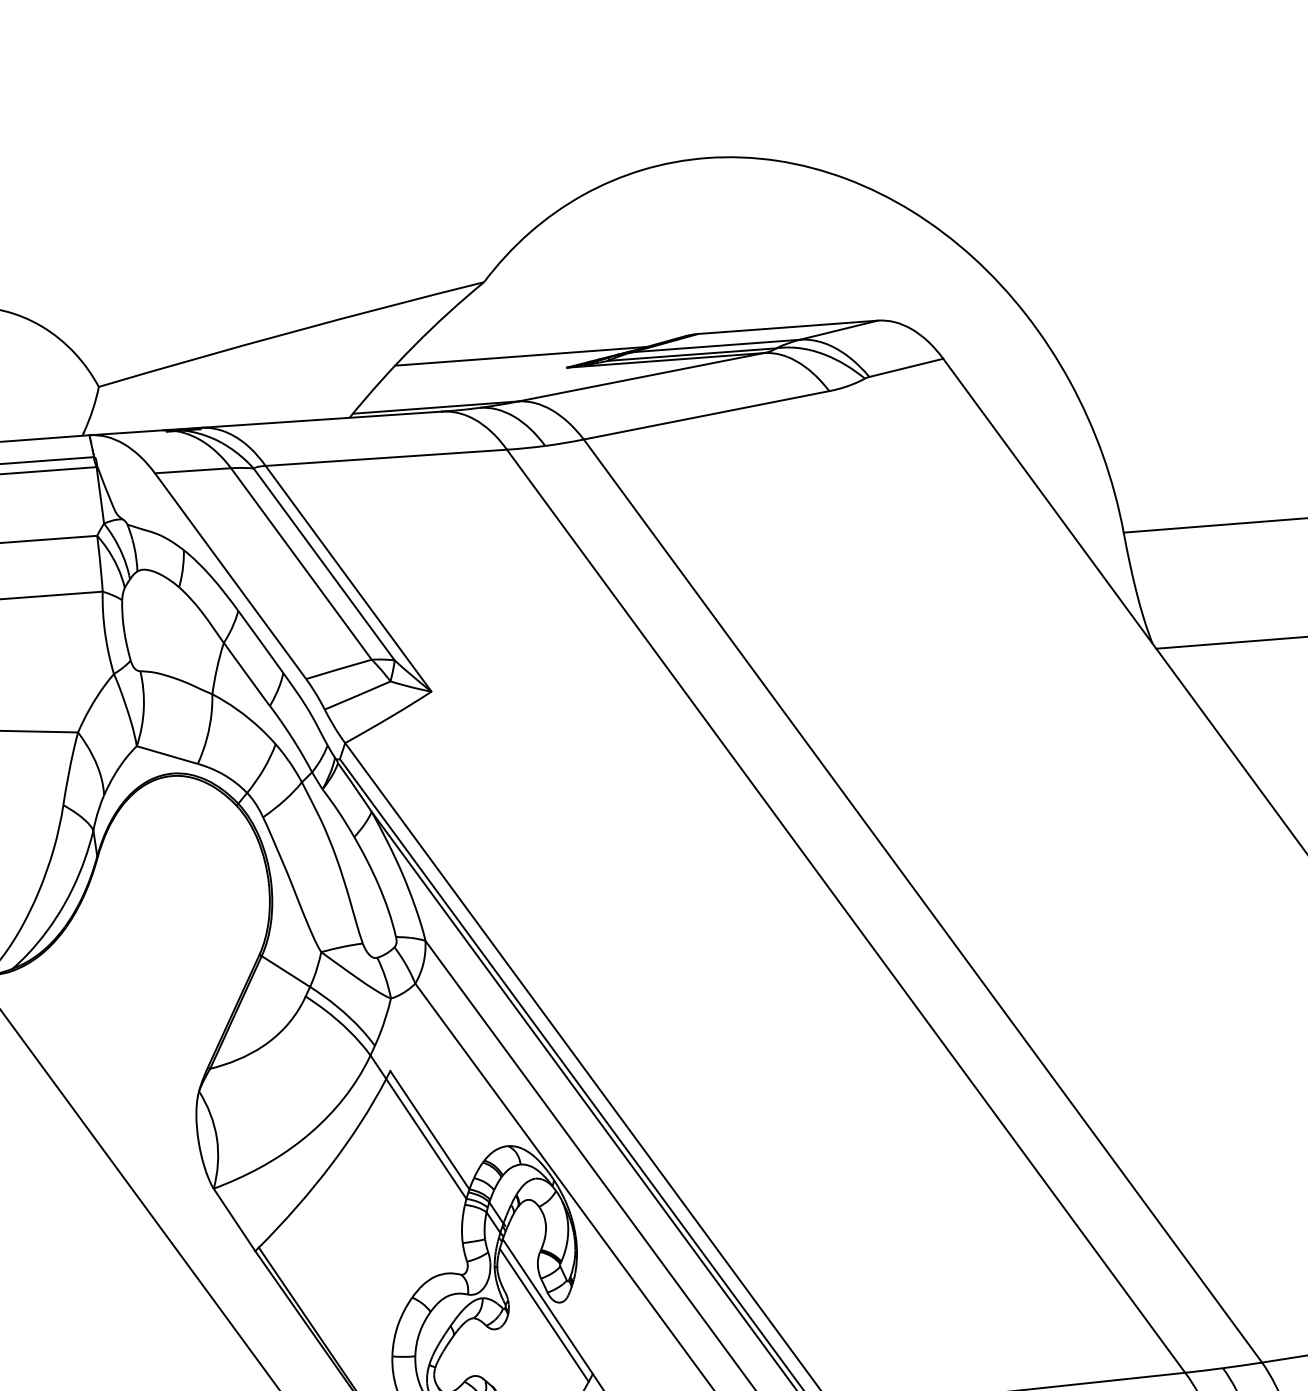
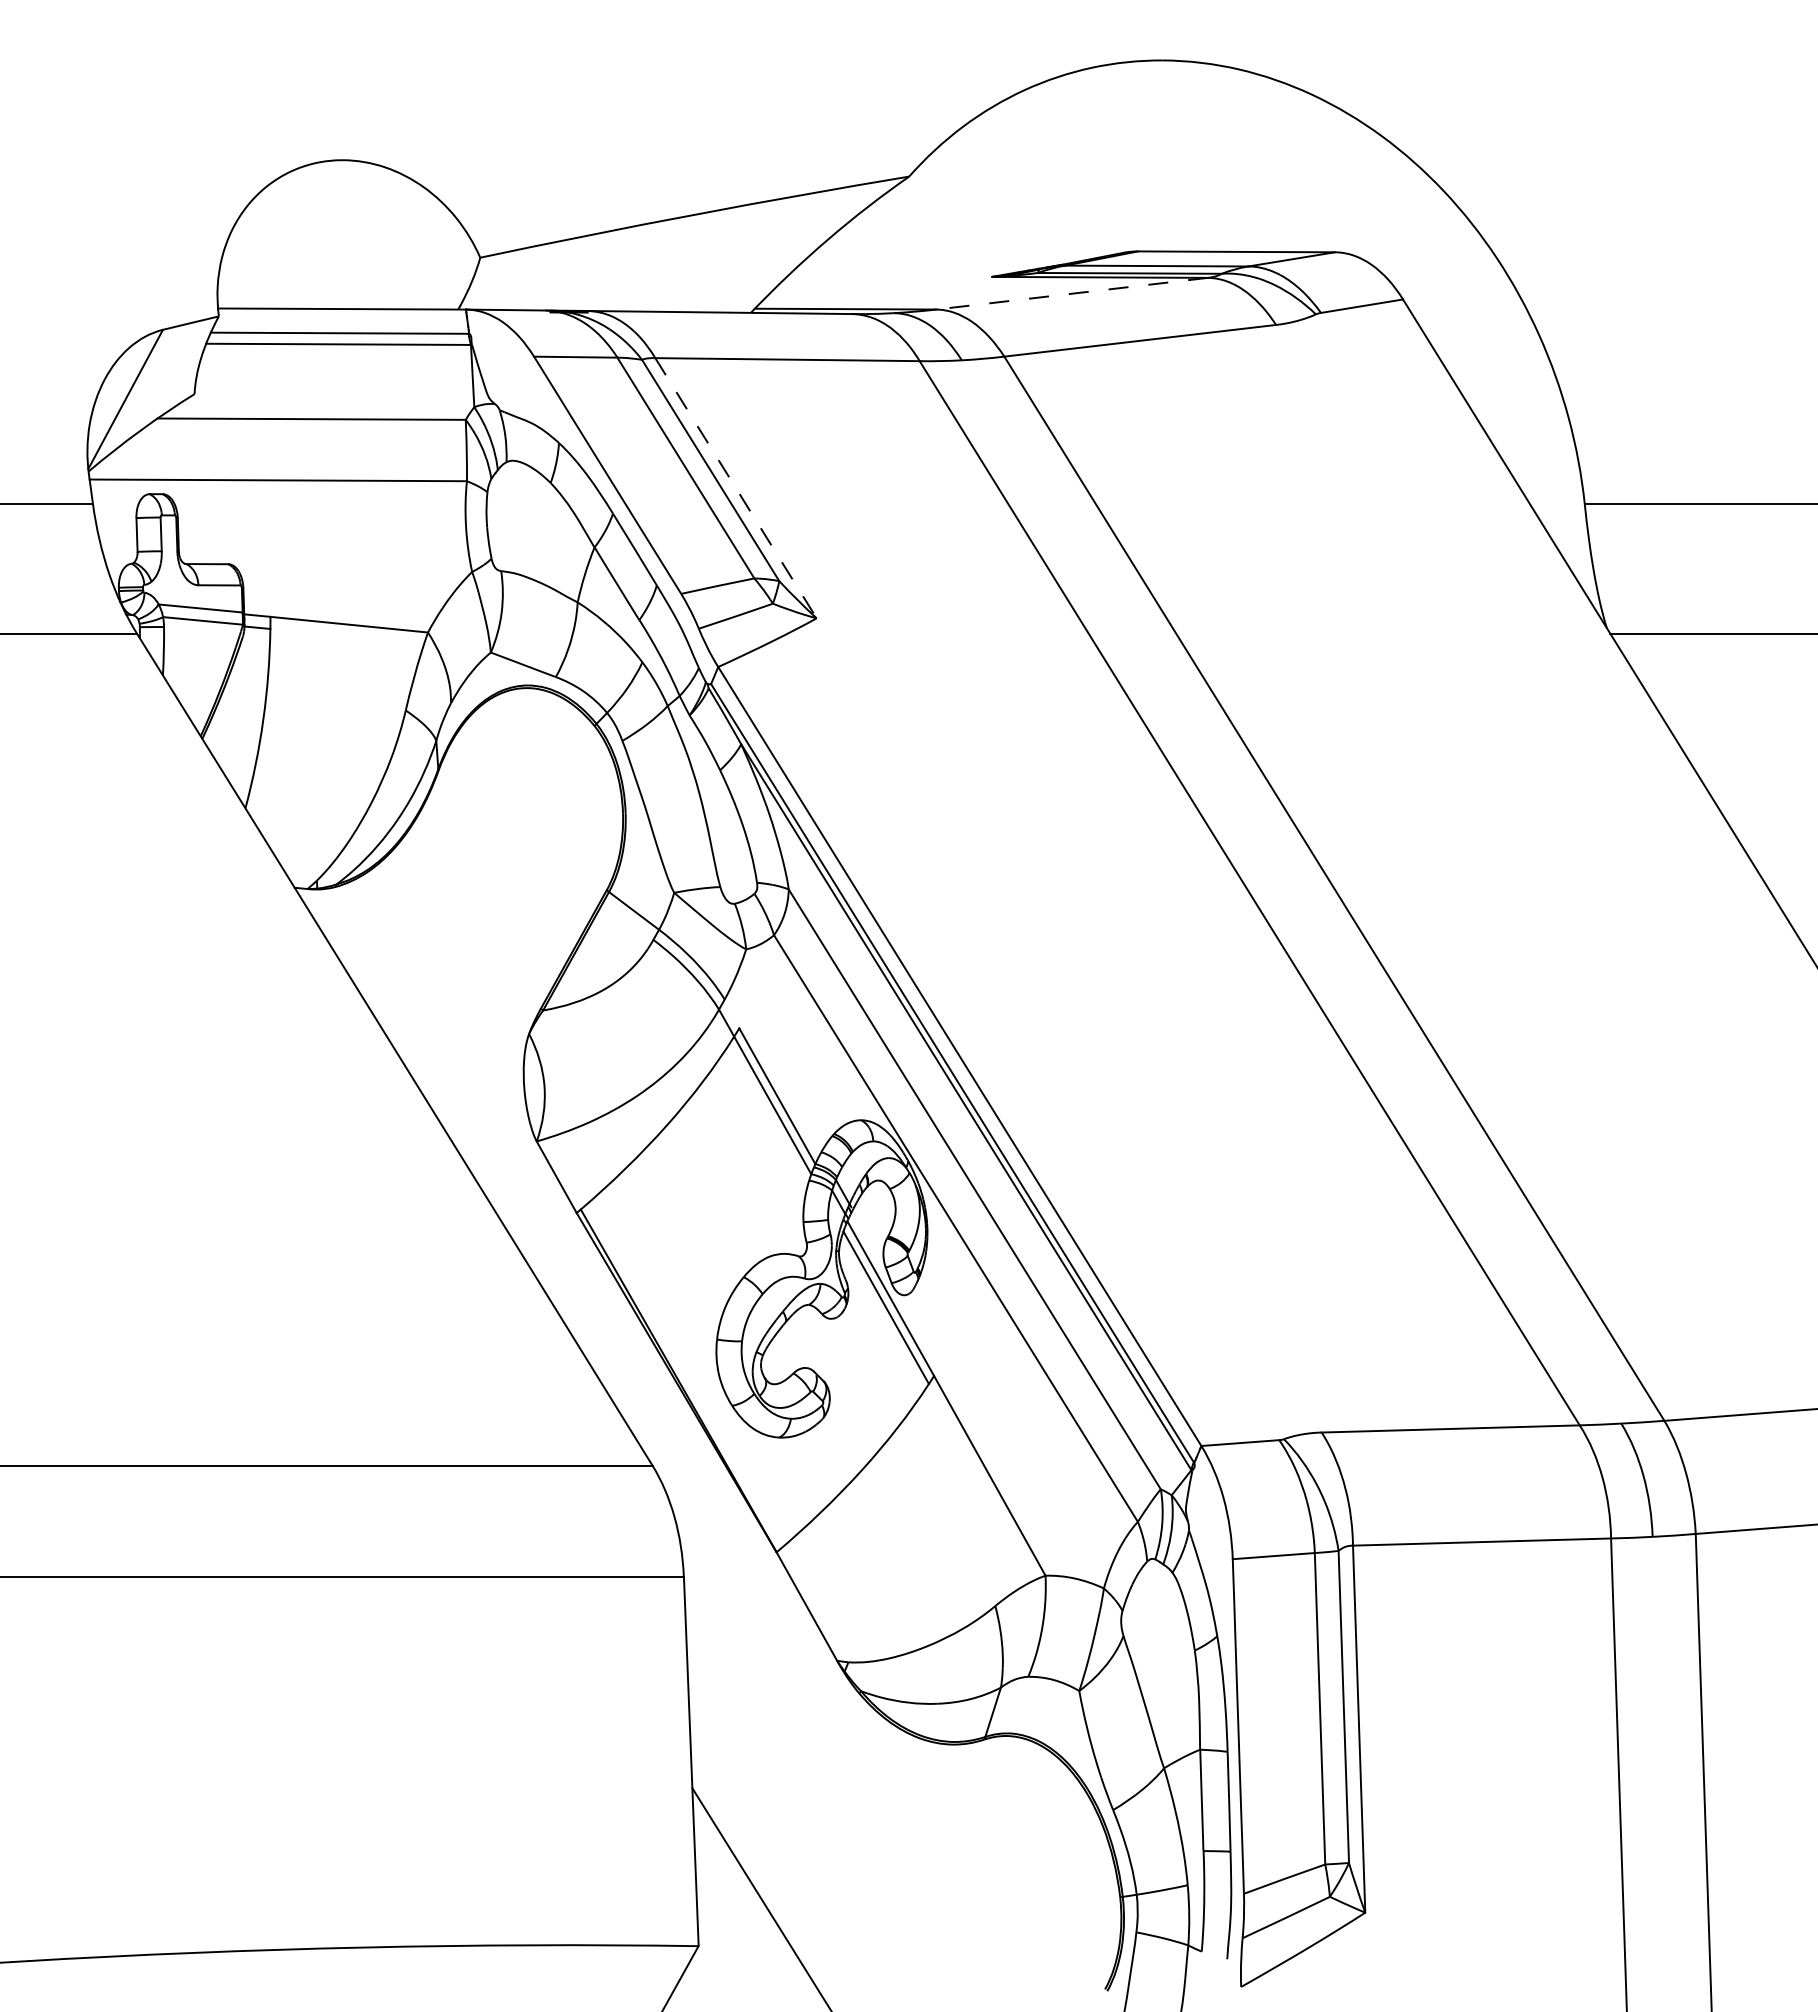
line: (520, 356) -> (942, 260), removed
line: (641, 377) -> (1072, 293), solid -> dashed
line: (349, 578) -> (736, 488), solid -> dashed

